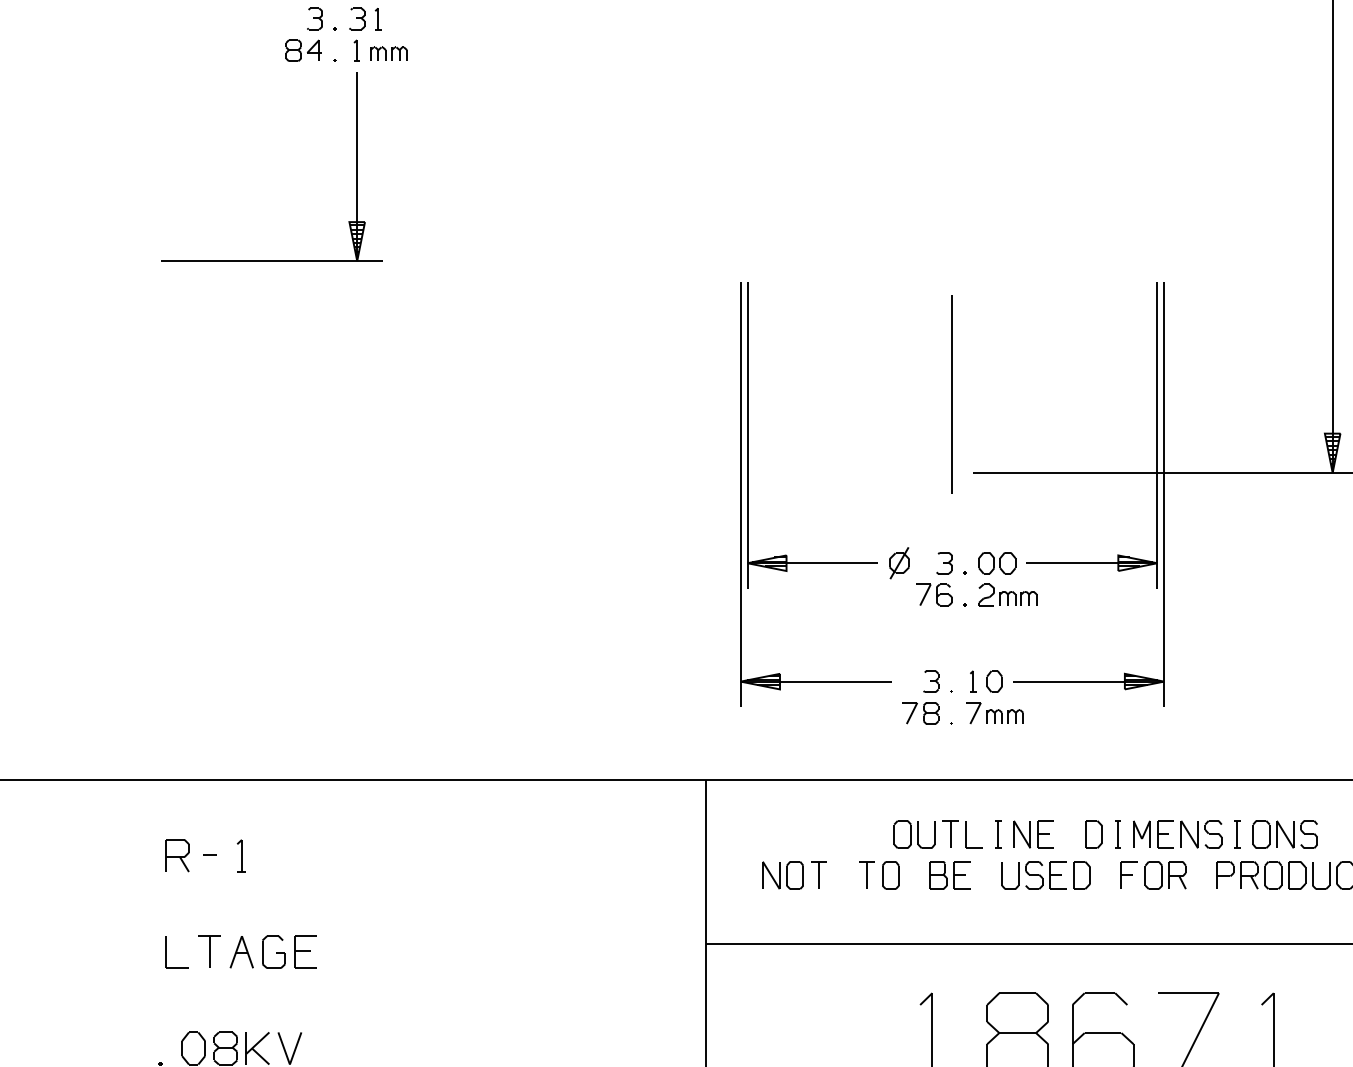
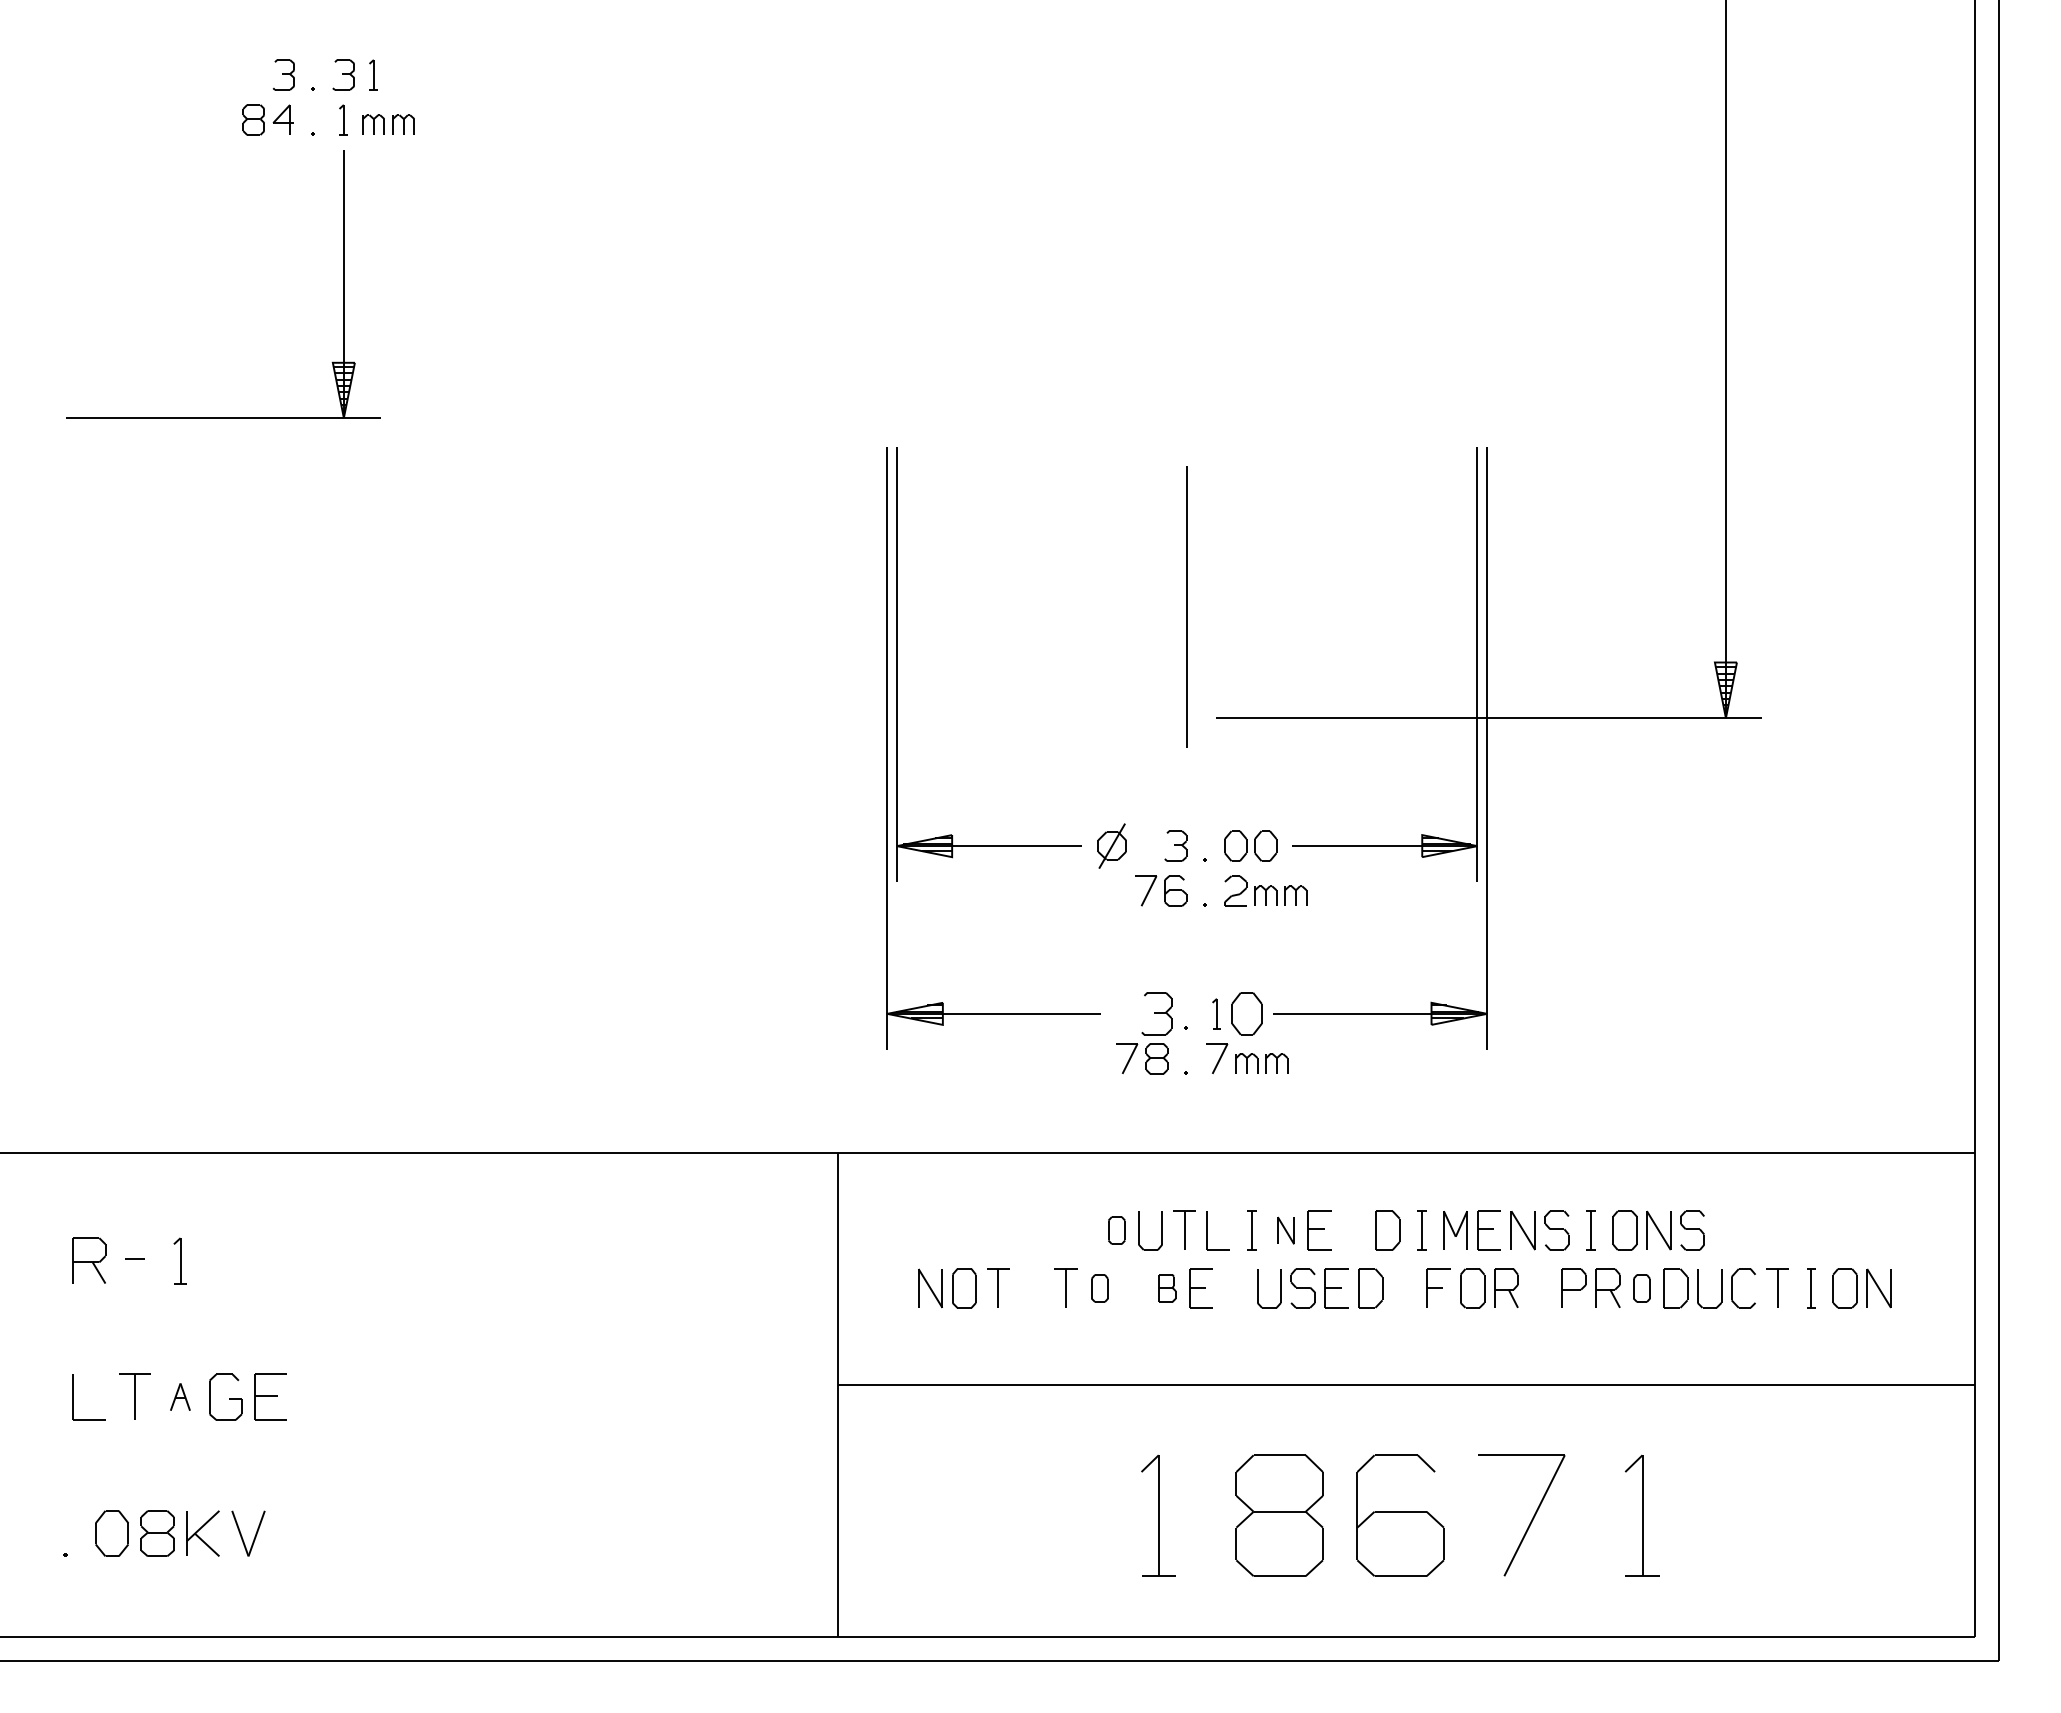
part: (931, 681) -> (1157, 1013), size x1.4
part: (994, 681) -> (1246, 1013), size x1.4
part: (902, 834) -> (1116, 1230), size x0.7
part: (1021, 834) -> (1285, 1230), size x0.7
part: (890, 875) -> (1099, 1288), size x0.7
part: (938, 875) -> (1167, 1288), size x0.7
part: (1273, 875) -> (1641, 1288), size x0.7
part: (241, 951) -> (180, 1396), size x0.6

